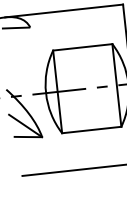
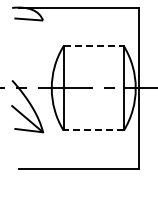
line: (83, 47) -> (94, 46), solid -> dashed
line: (91, 130) -> (93, 130), solid -> dashed

